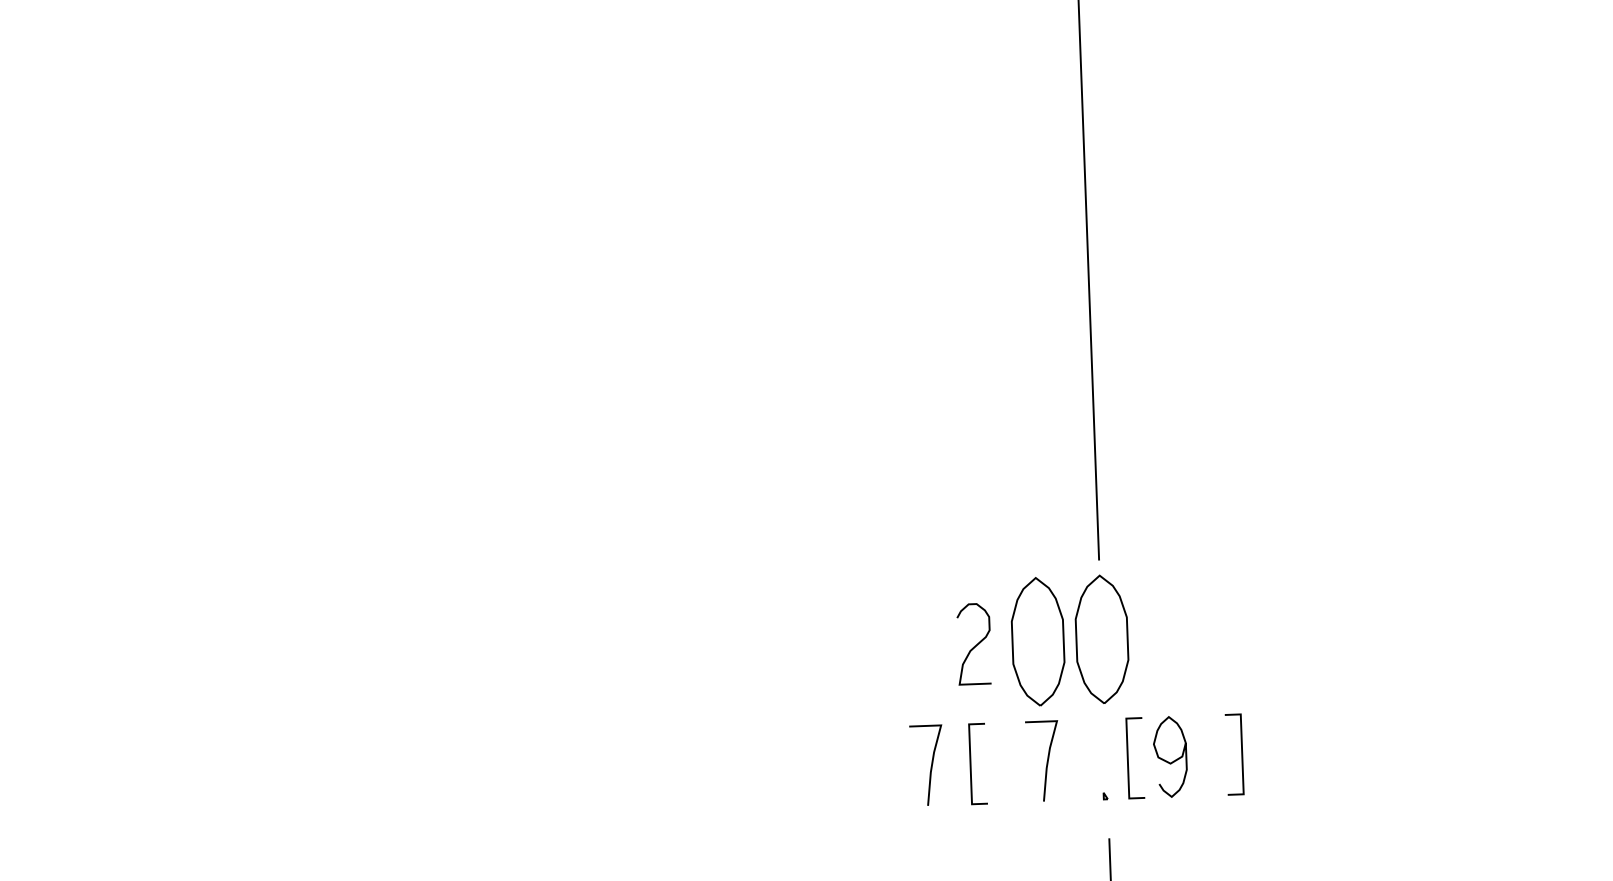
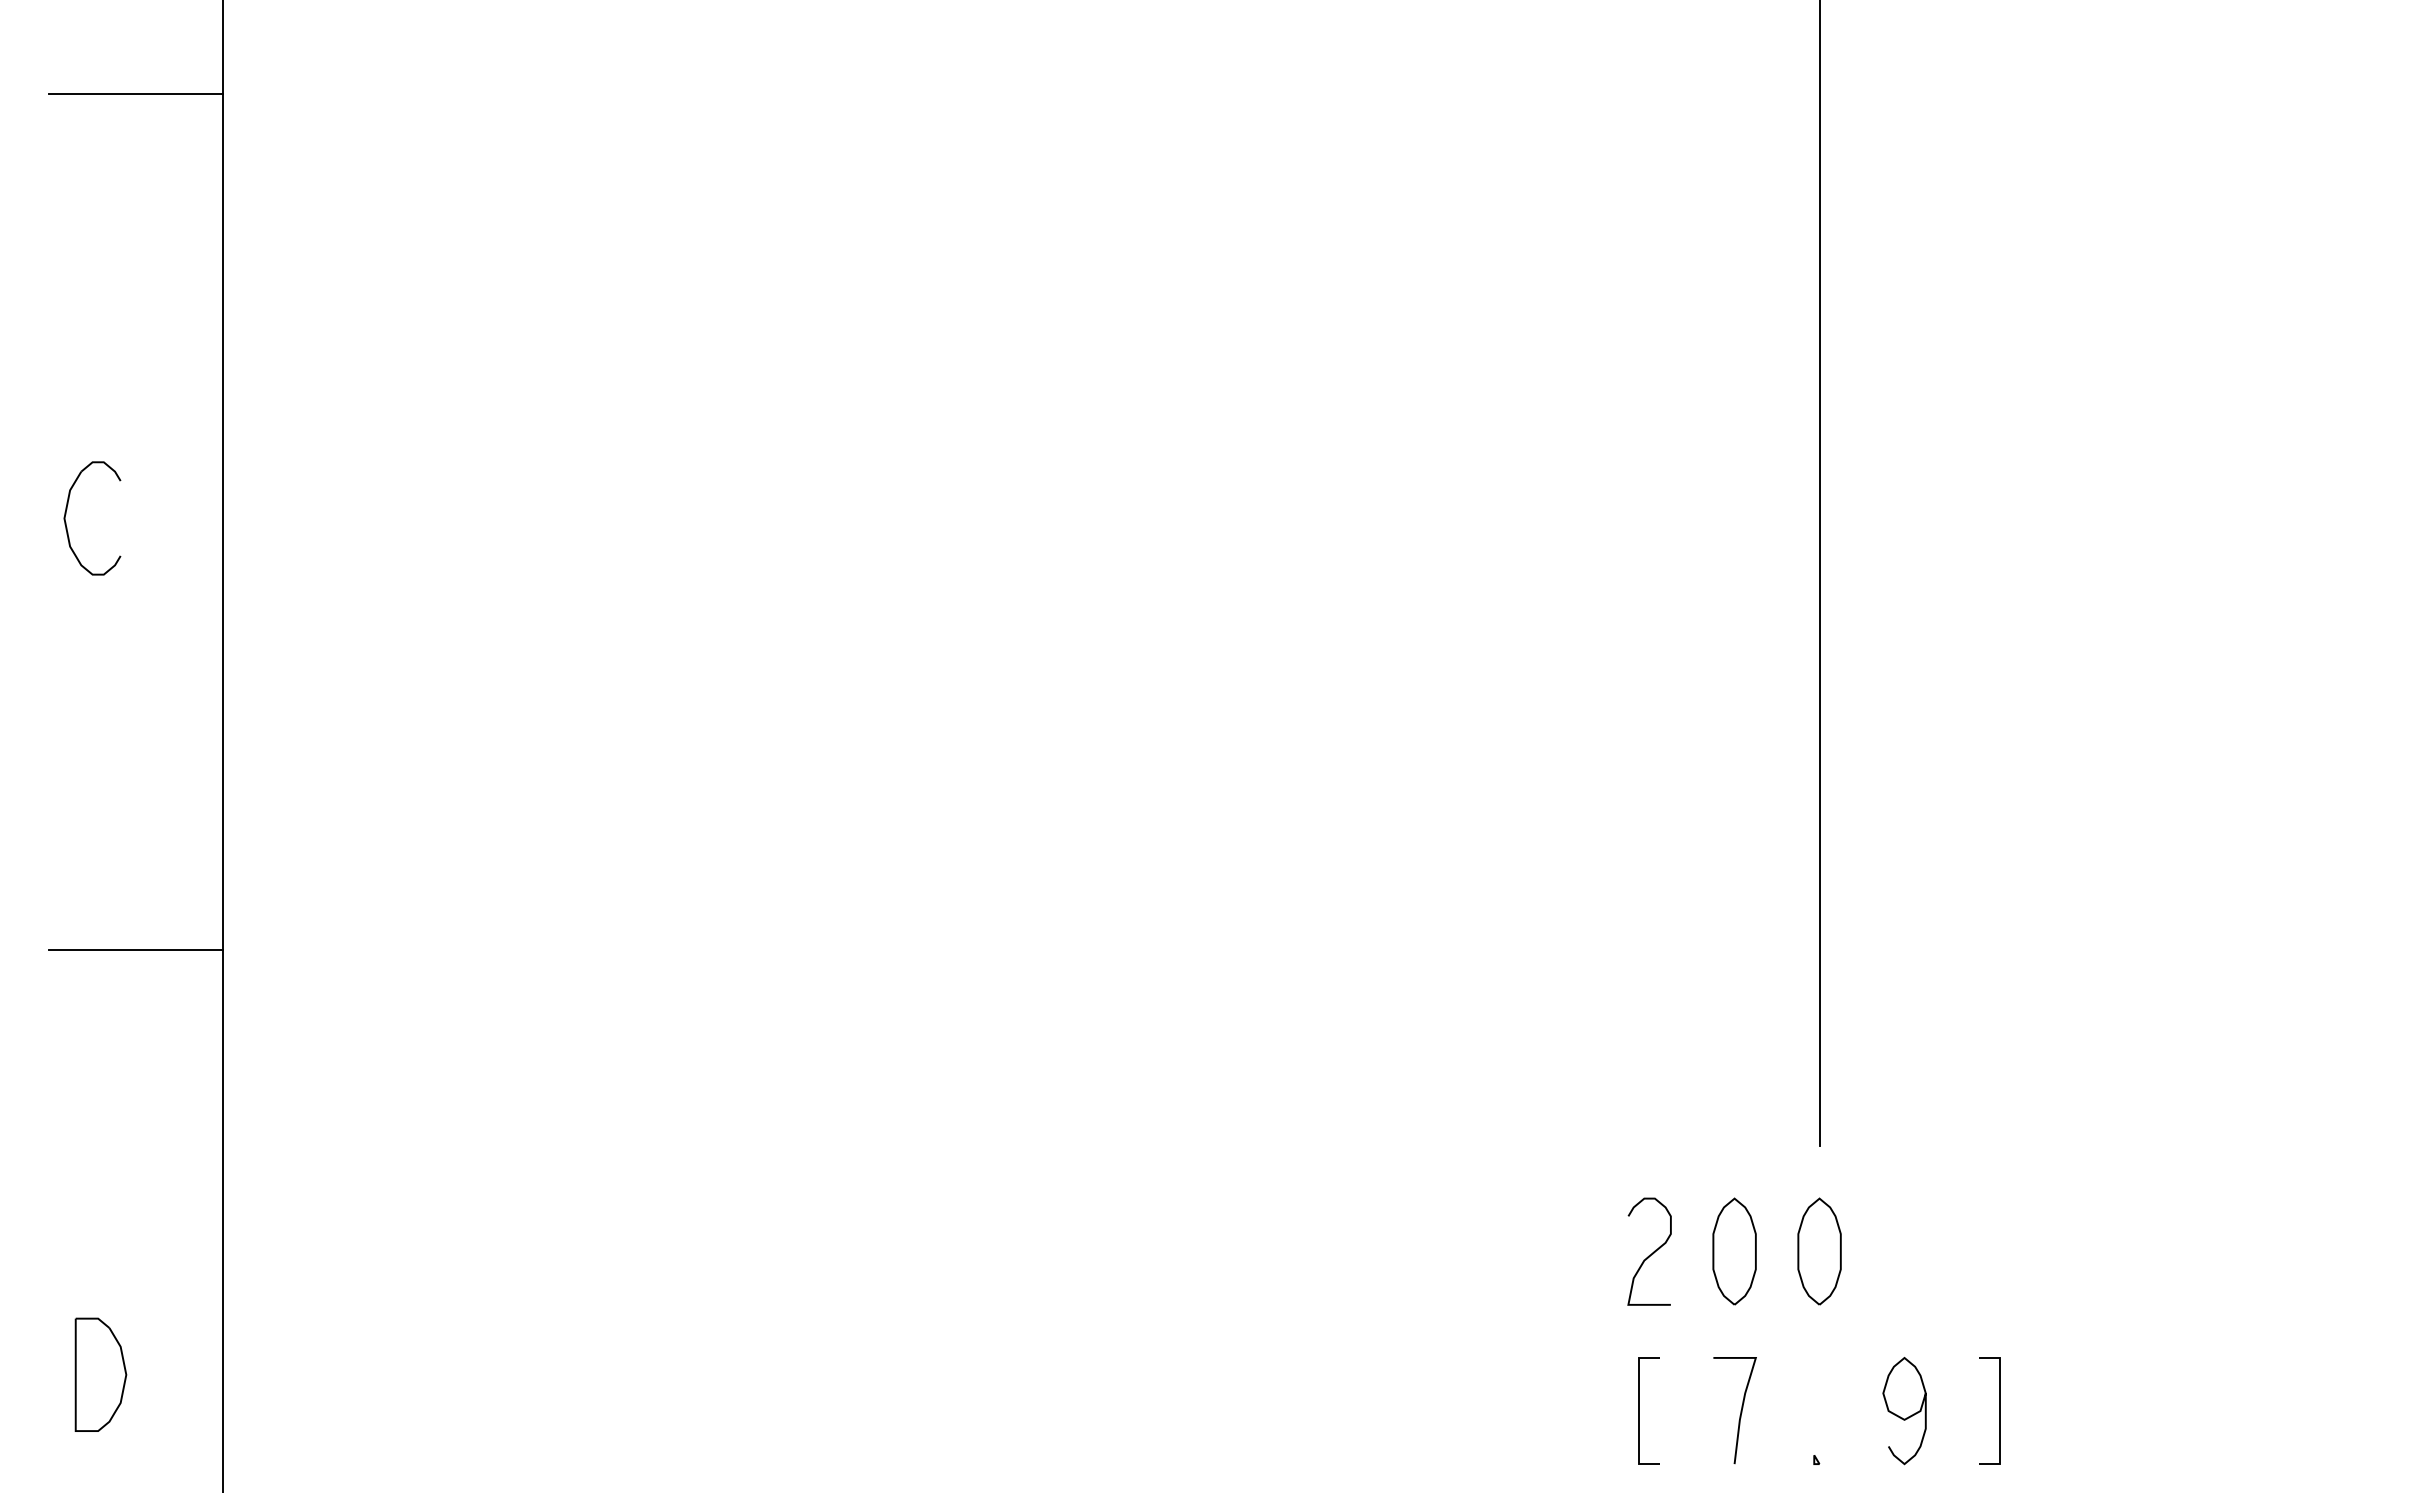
part: (1101, 639) -> (1819, 1251), size x0.62
part: (1038, 641) -> (1734, 1251), size x0.62
line: (1128, 758) -> (1848, 1410), removed
curve: (931, 765) -> (1586, 1410), removed

